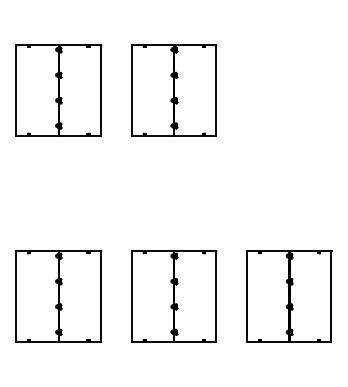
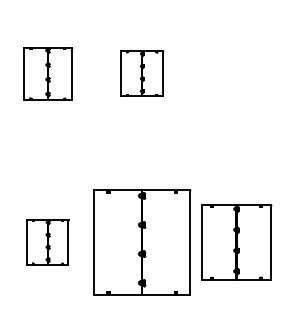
part: (58, 90) -> (47, 73), size x0.7
part: (174, 90) -> (142, 73), size x0.6
part: (58, 296) -> (47, 242), size x0.6
part: (174, 296) -> (142, 242), size x1.4

